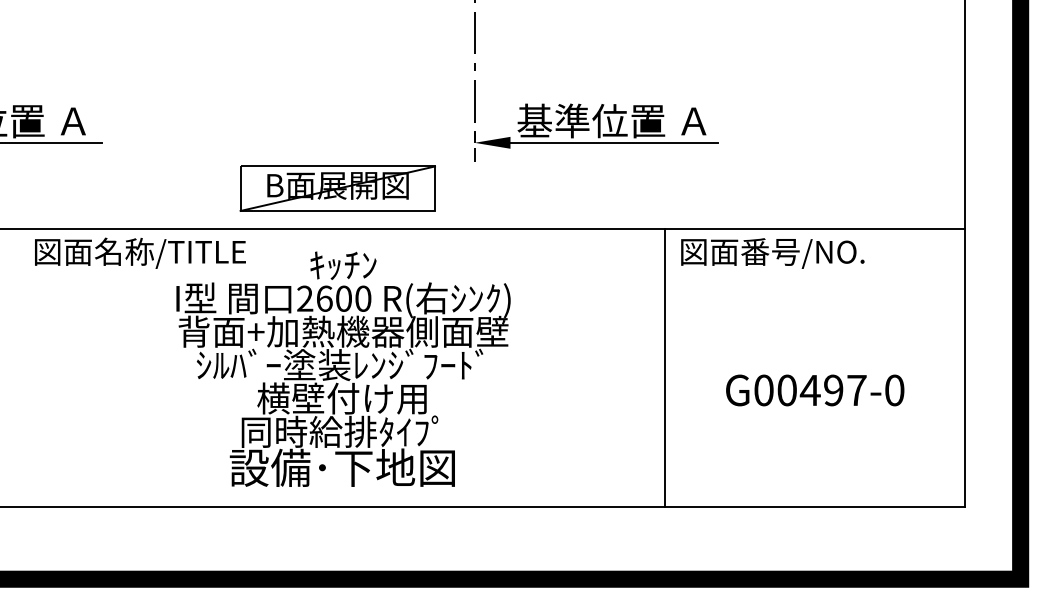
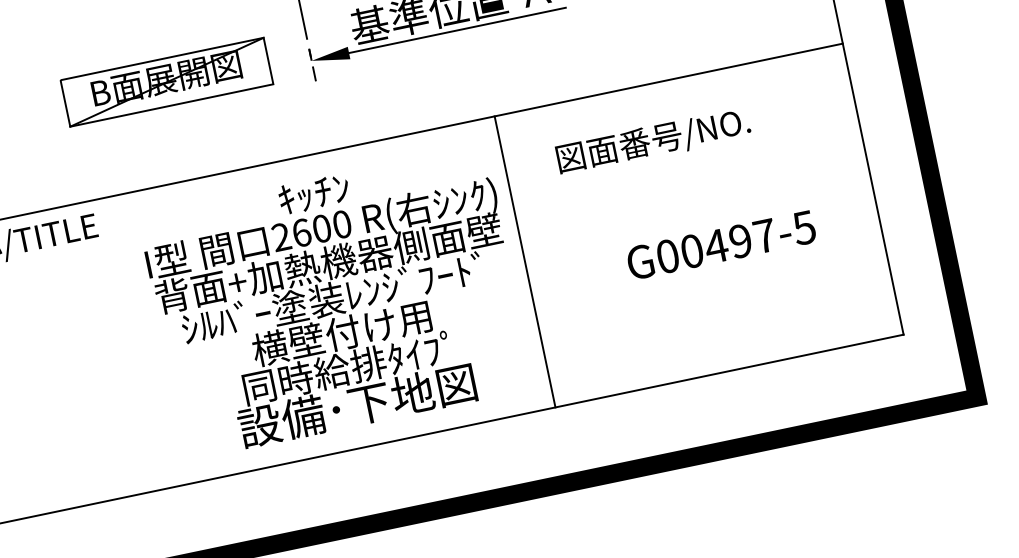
part: (337, 188) -> (166, 82), moved
text: (772, 253) -> (653, 141), moved
line: (664, 367) -> (524, 261), moved
text: (343, 368) -> (336, 301), moved
text: (894, 390) -> (804, 227), G00497-0 -> G00497-5

